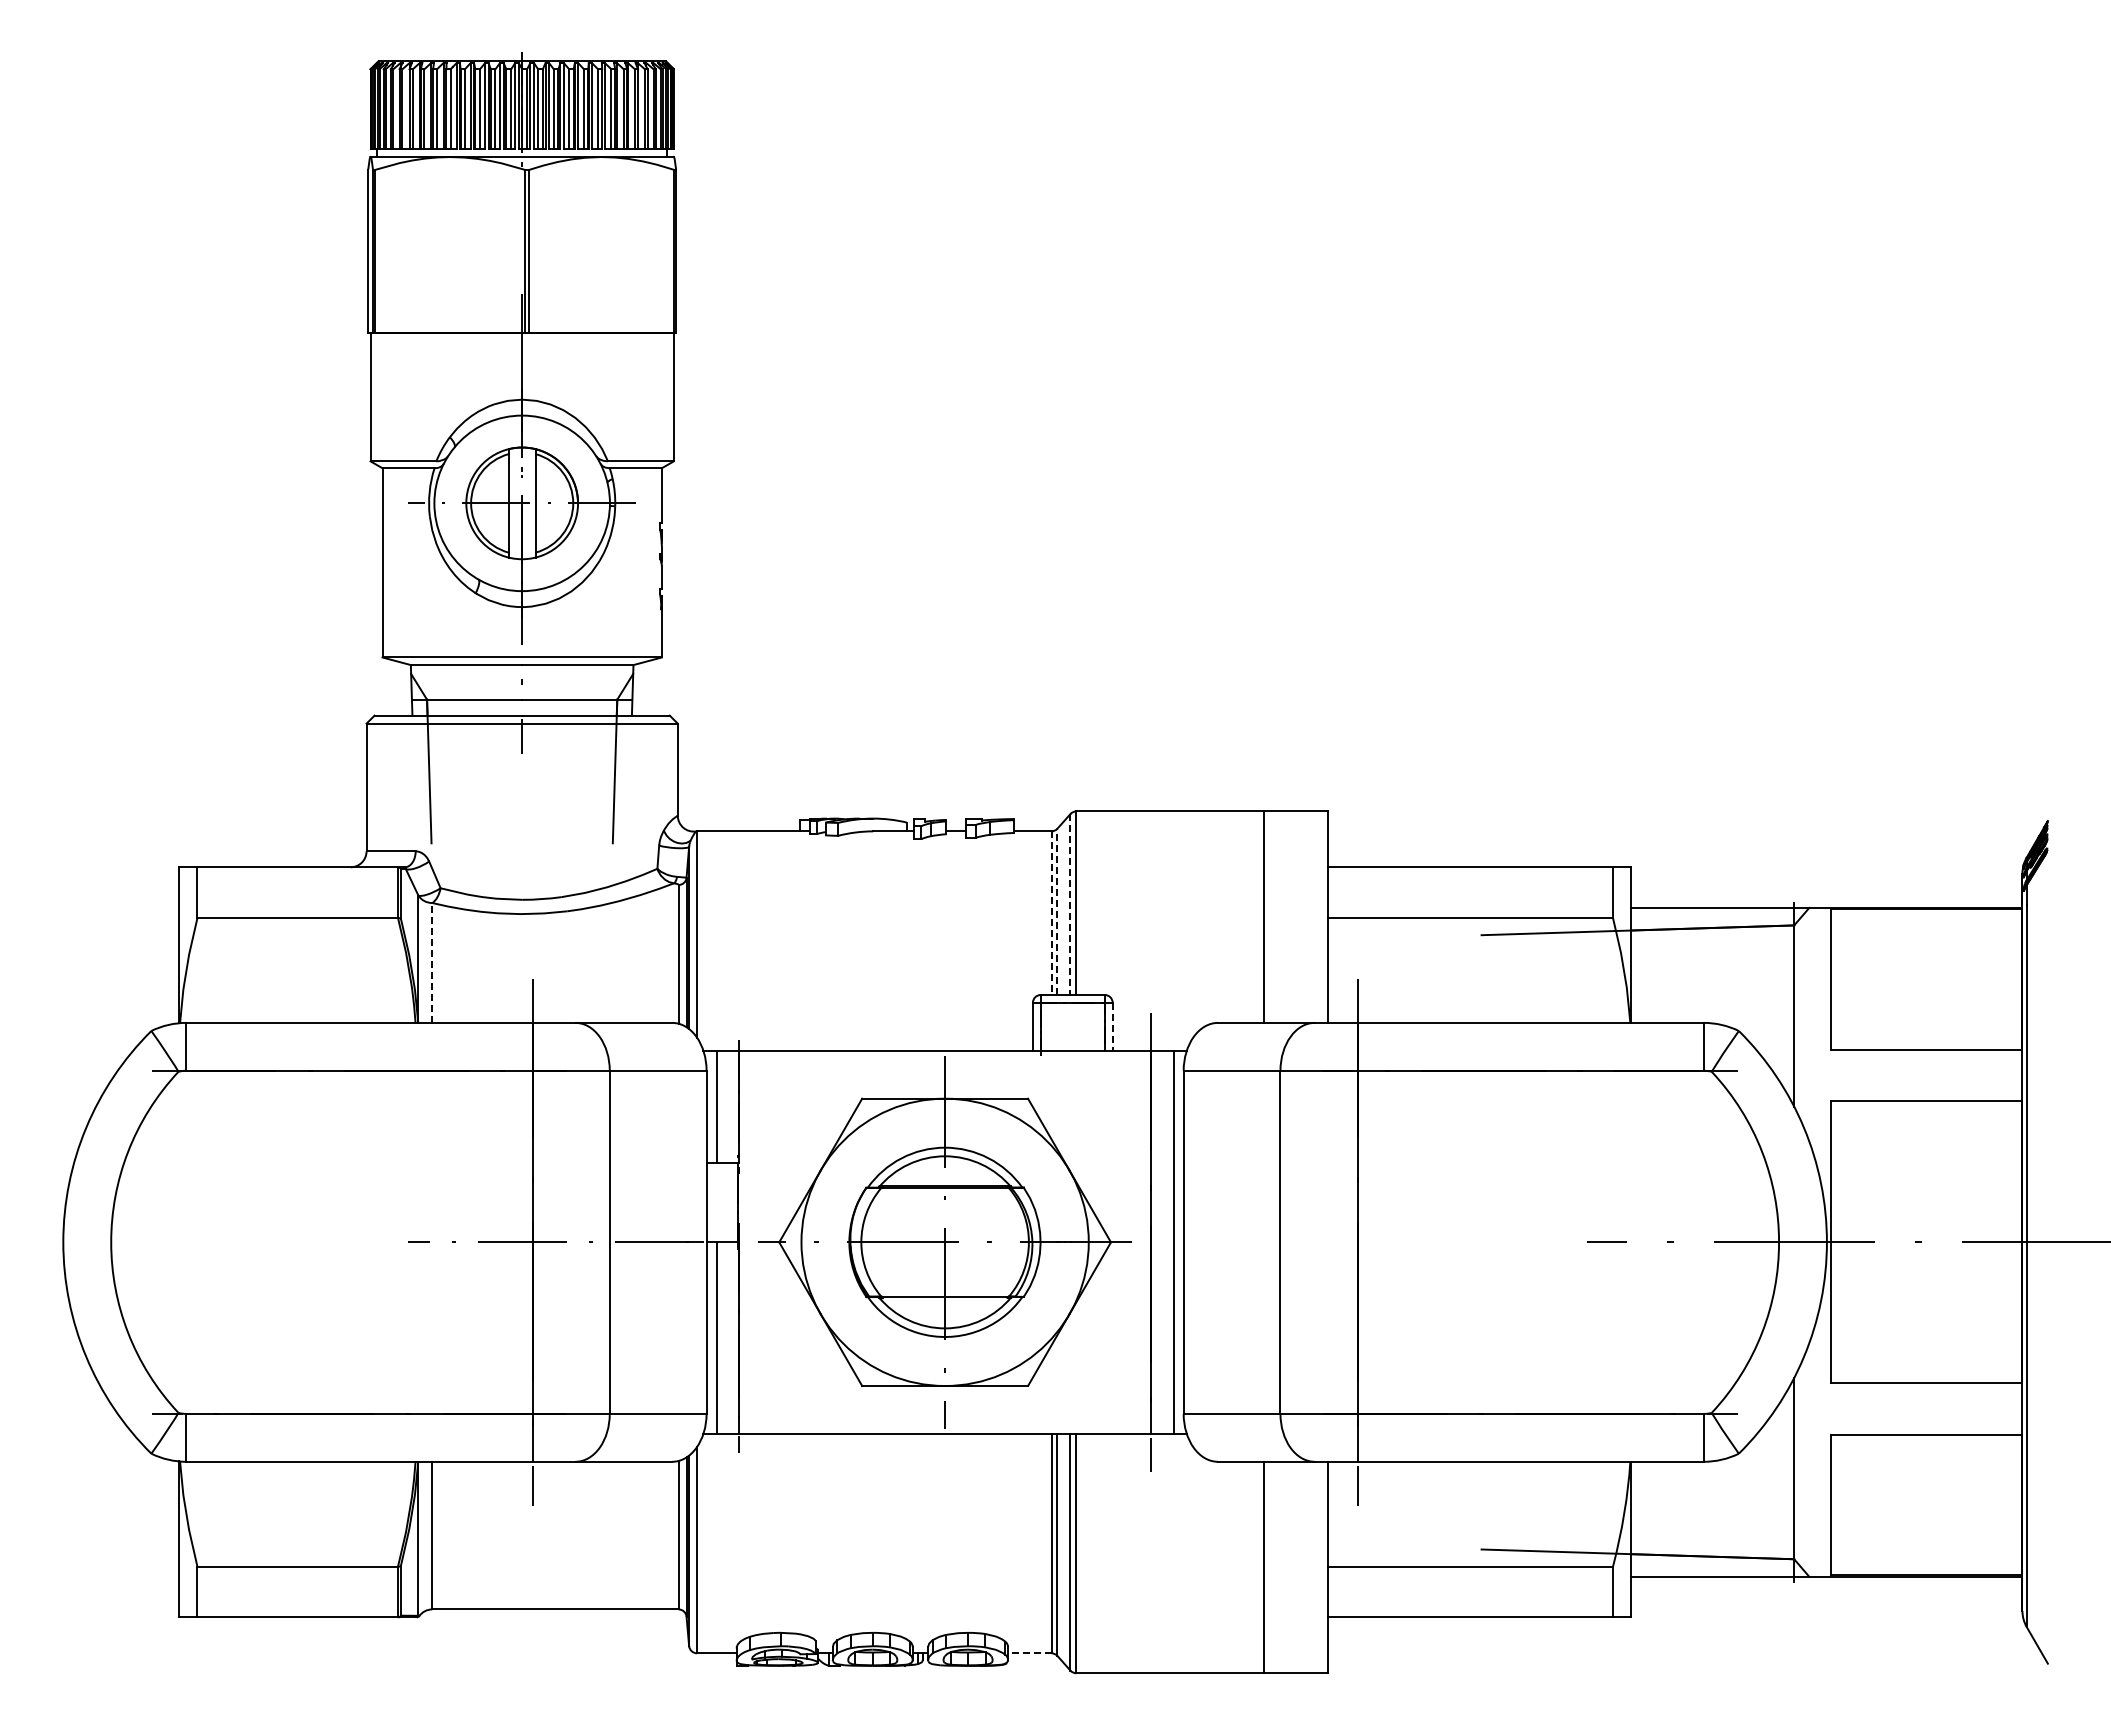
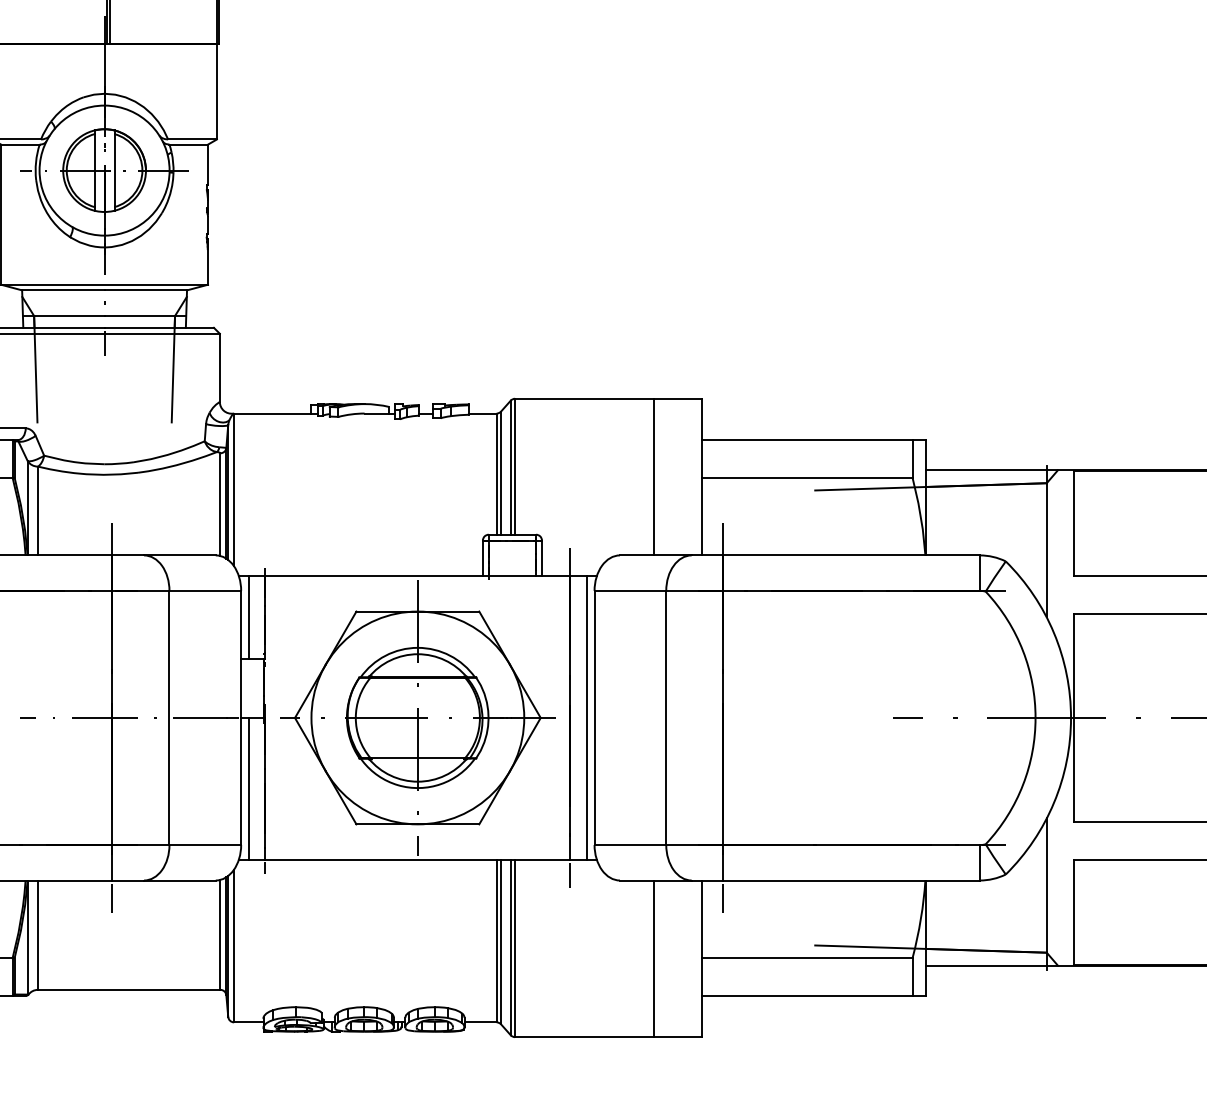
line: (1070, 905) -> (510, 468), dashed -> solid
line: (1057, 911) -> (501, 472), dashed -> solid
line: (1051, 913) -> (496, 474), dashed -> solid
line: (432, 962) -> (38, 510), dashed -> solid
line: (1112, 1026) -> (541, 558), dashed -> solid
line: (1029, 1653) -> (480, 1022), dashed -> solid

